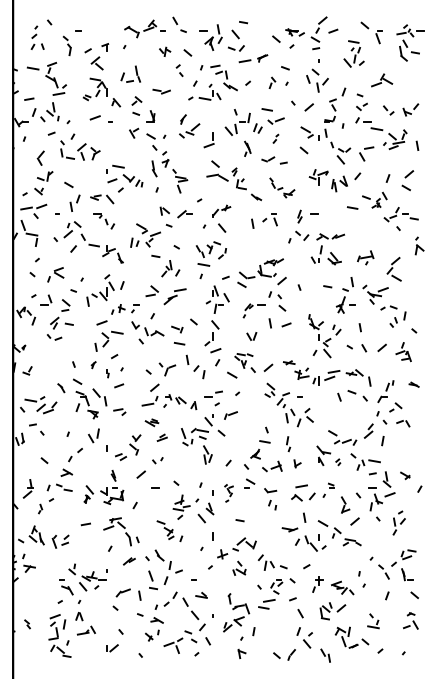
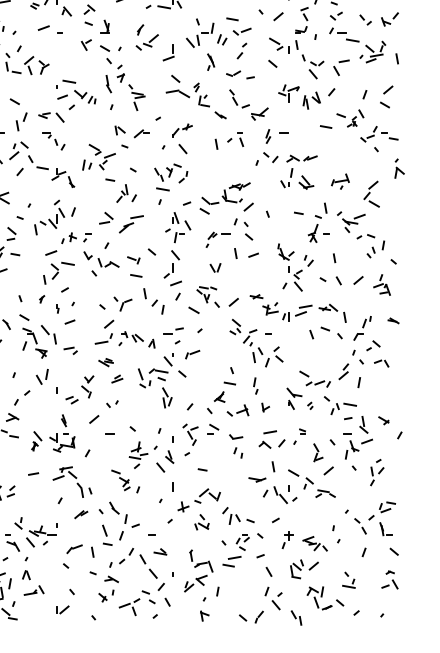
part: (275, 138) -> (241, 50), size x1.67
part: (282, 187) -> (249, 104), size x1.43
part: (228, 493) -> (189, 440), size x1.67

